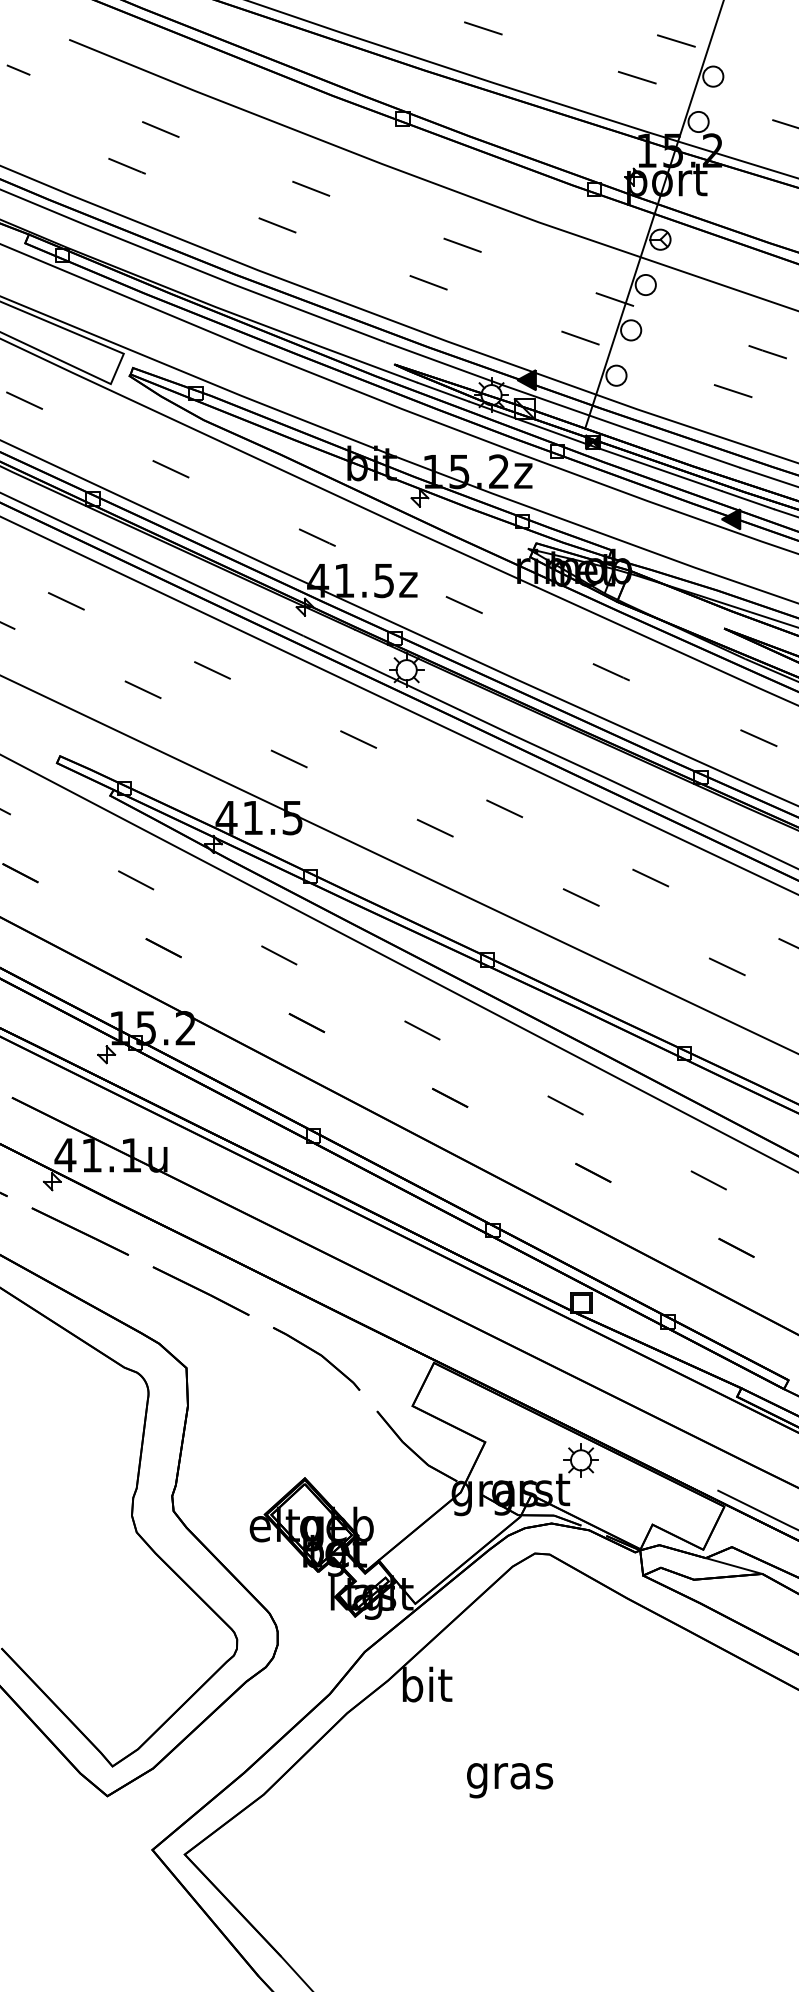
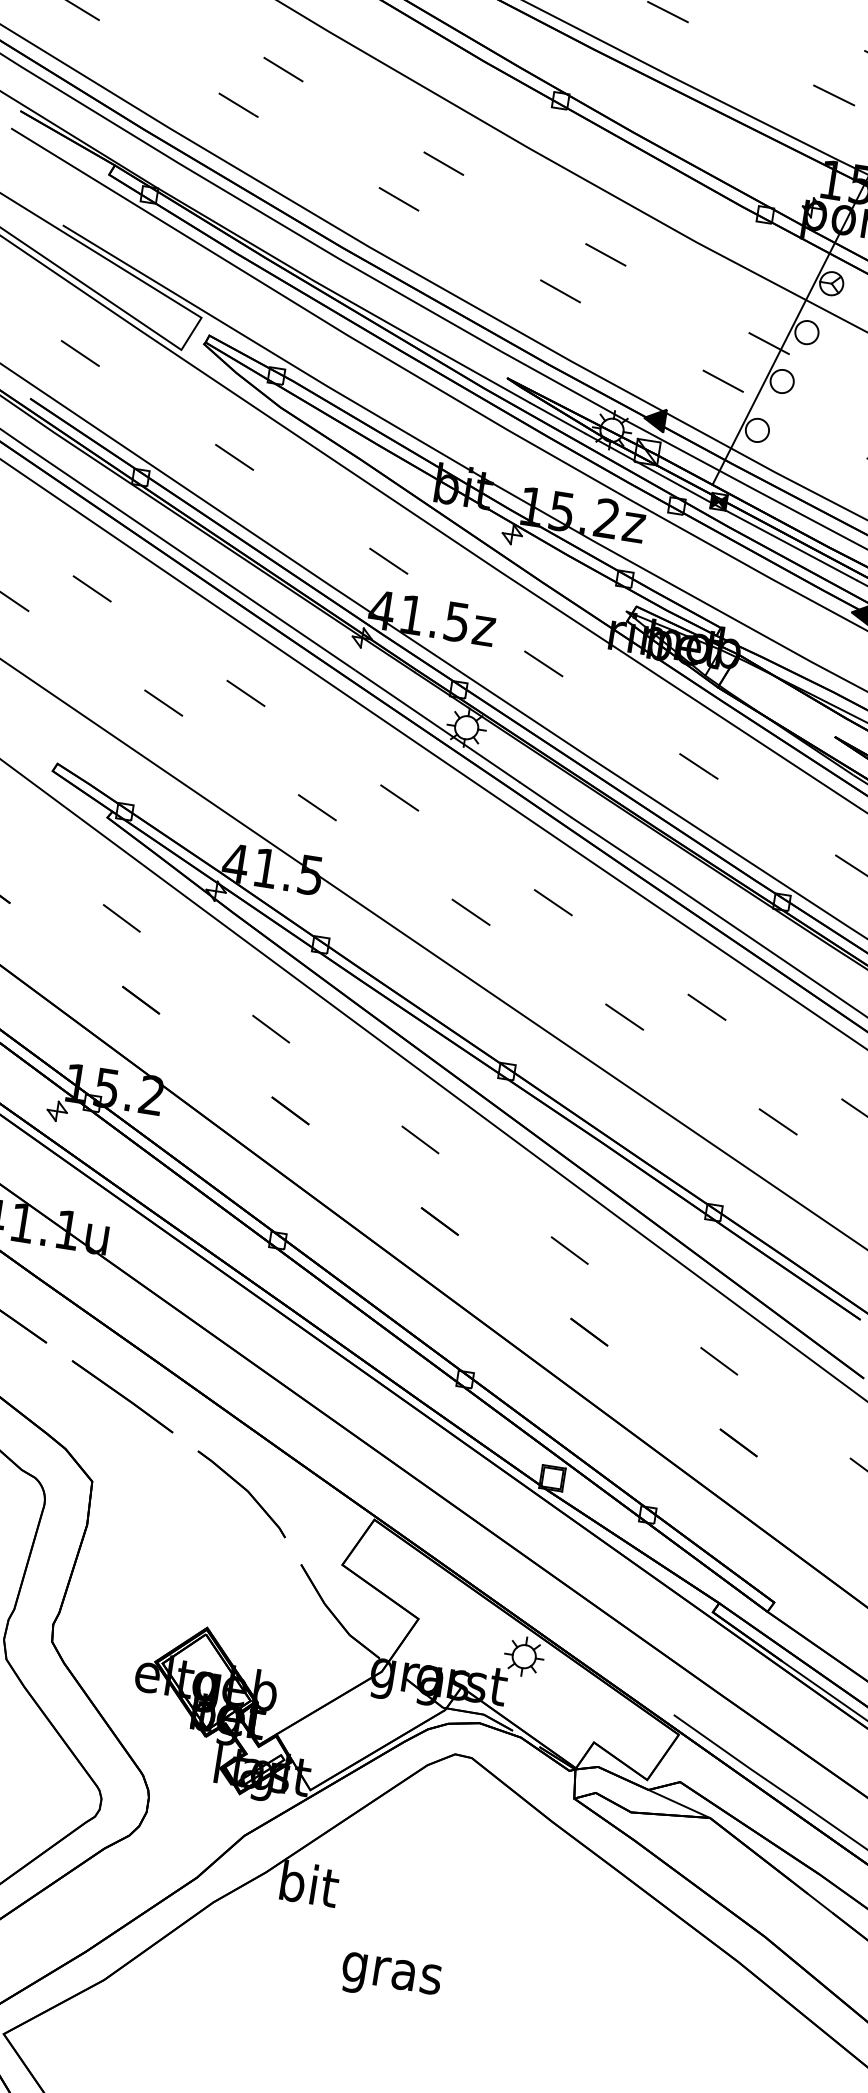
text: (510, 1780) -> (391, 1978), moved

